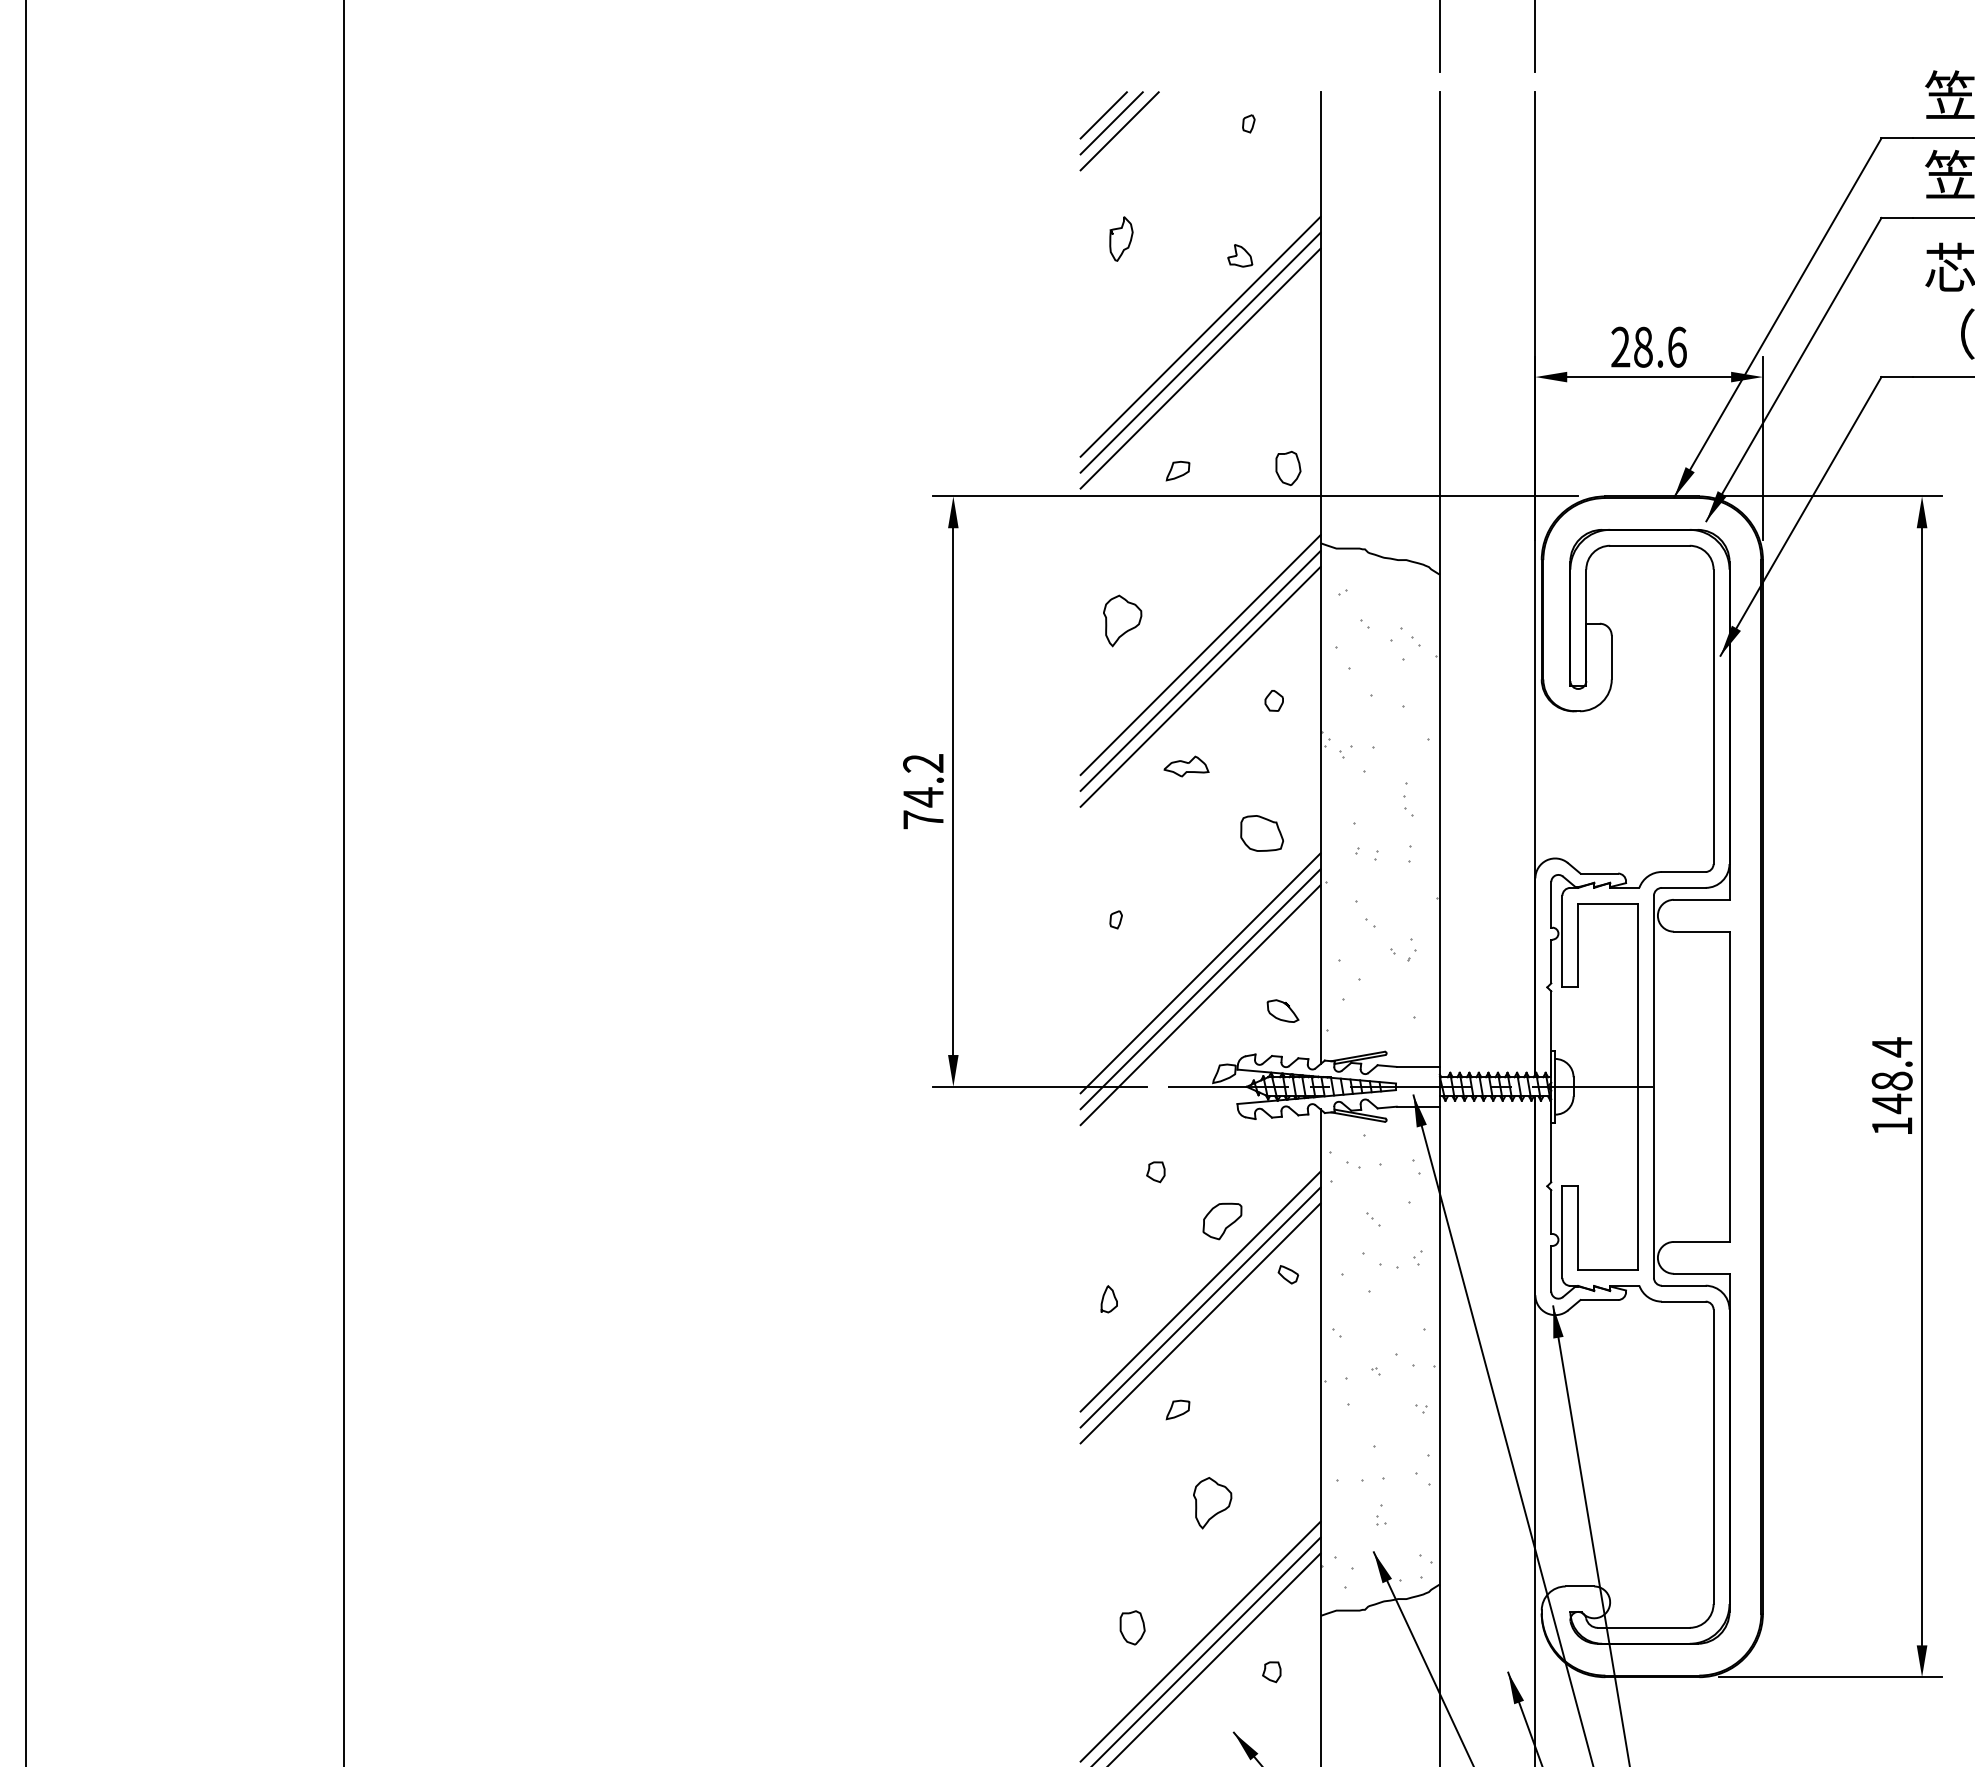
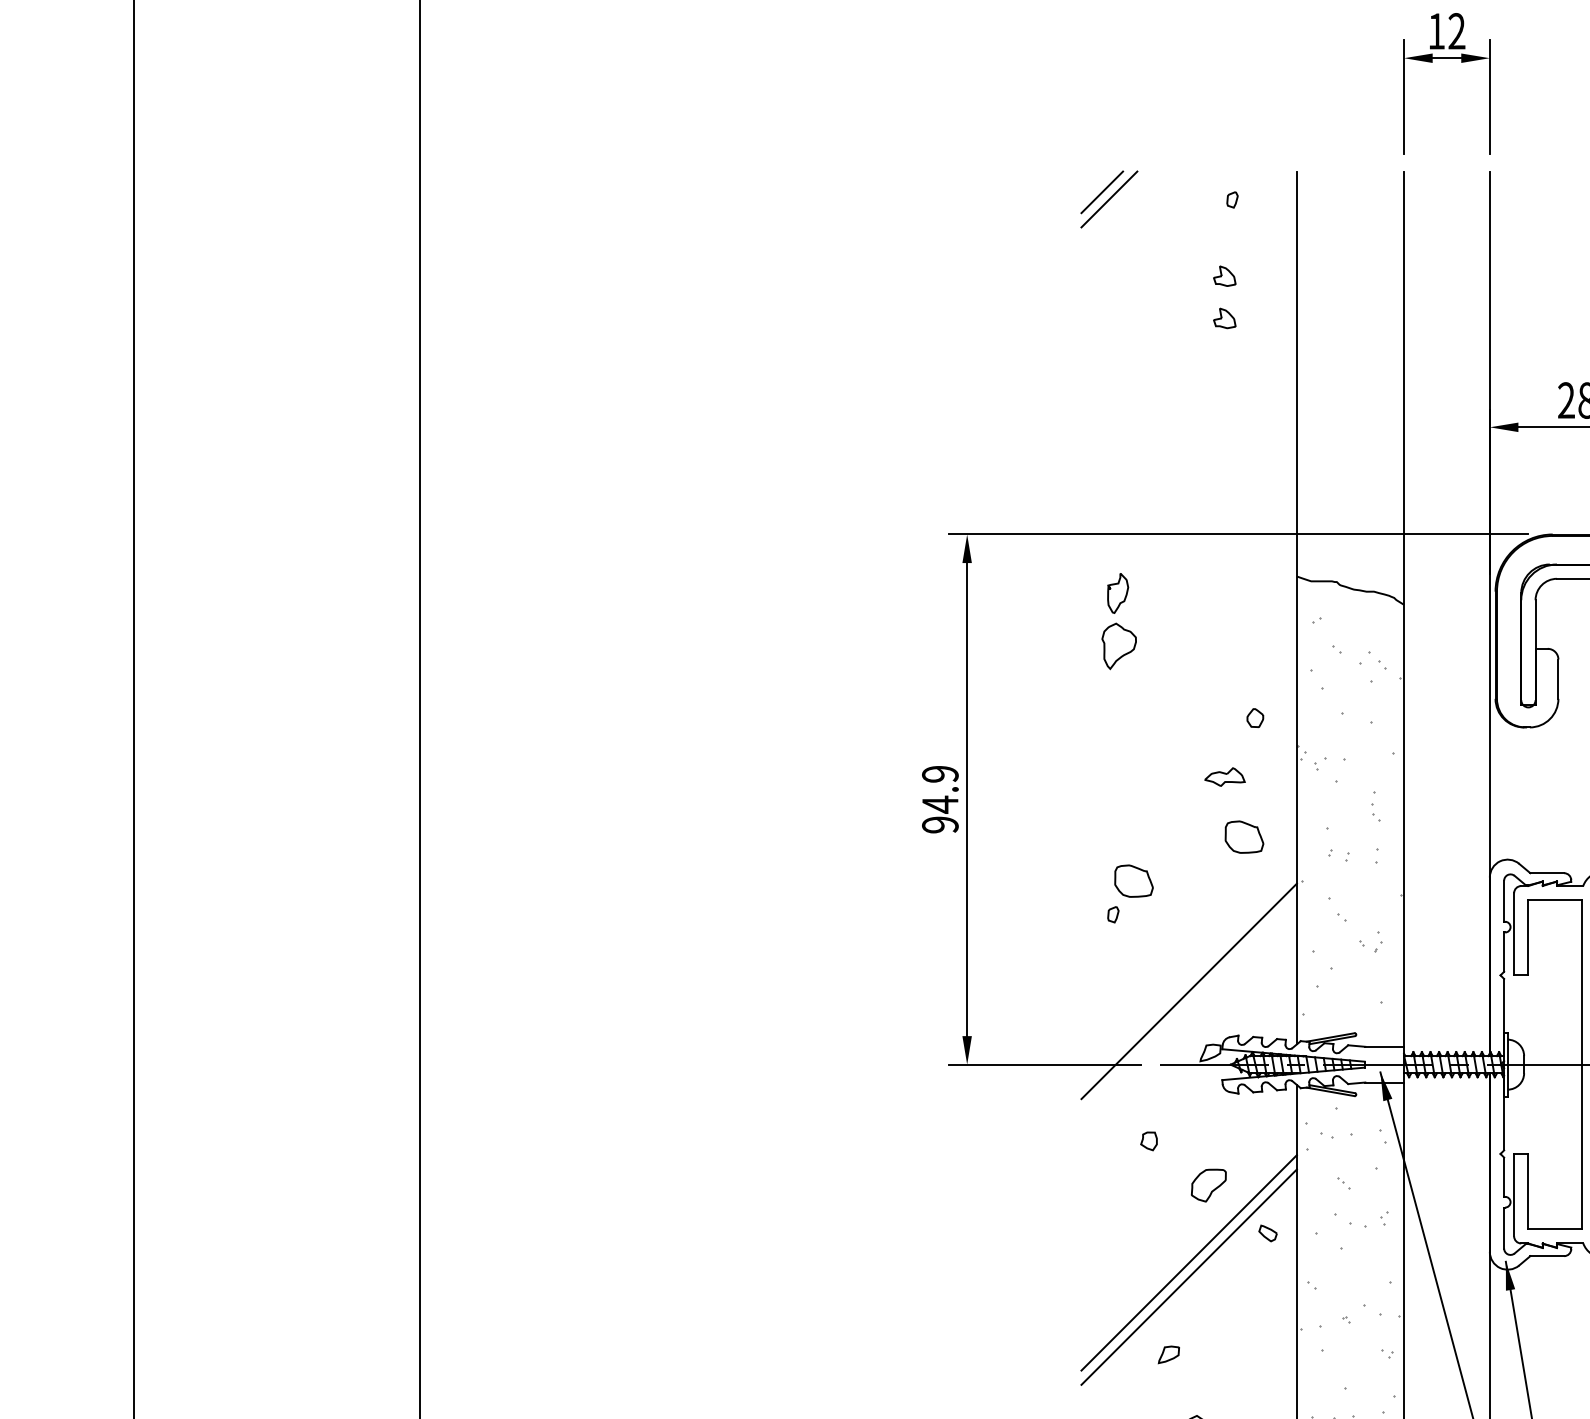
line: (1119, 131) -> (1116, 206), removed
part: (1240, 208) -> (1225, 275), added
part: (1121, 238) -> (1118, 592), moved
line: (1200, 336) -> (1189, 390), removed
line: (1200, 352) -> (1189, 405), removed
line: (1200, 368) -> (1189, 419), removed
part: (1288, 468) -> (1268, 509), removed
part: (1177, 471) -> (1168, 512), removed
line: (1200, 655) -> (1189, 677), removed
line: (1200, 670) -> (1189, 690), removed
line: (1200, 686) -> (1189, 705), removed
part: (1186, 766) -> (1225, 777), moved
text: (923, 791) -> (940, 799), 74.2 -> 94.9
part: (1138, 882) -> (1133, 881), added
line: (1200, 973) -> (1189, 962), removed
line: (1200, 989) -> (1189, 977), removed
part: (1282, 1010) -> (1262, 996), removed
line: (1200, 1291) -> (1189, 1248), removed
part: (1108, 1299) -> (1106, 1255), removed

